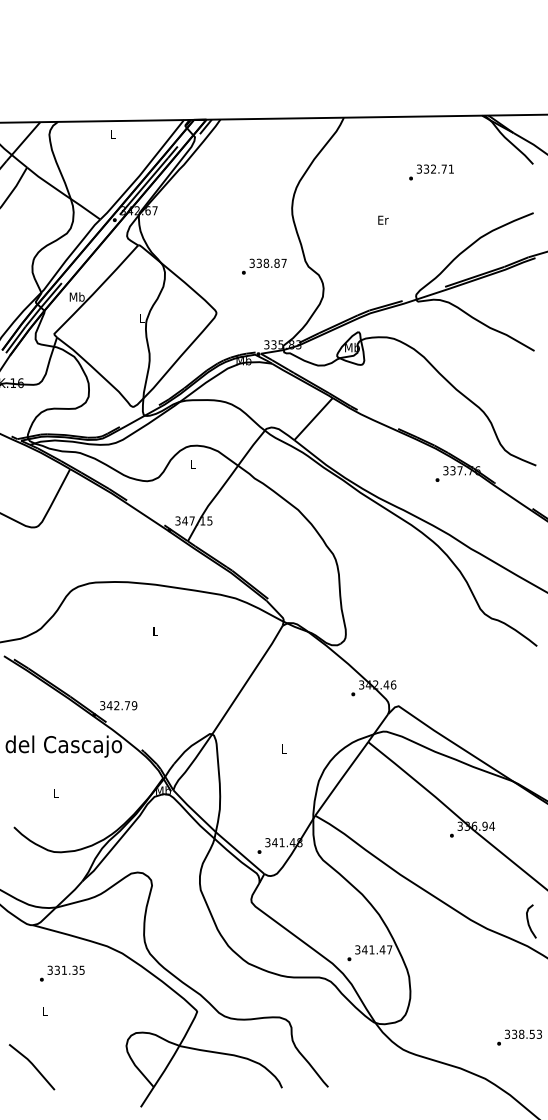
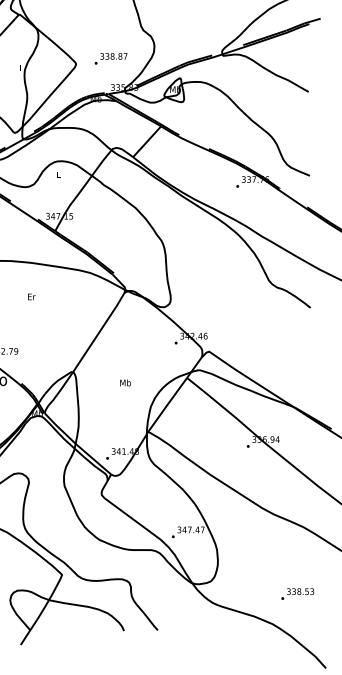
text: (264, 266) -> (111, 58), moved
text: (155, 630) -> (31, 296), L -> Er
text: (283, 748) -> (125, 382), L -> Mb
curve: (529, 922) -> (304, 509), removed
text: (371, 949) -> (189, 529), 341.47 -> 347.47

